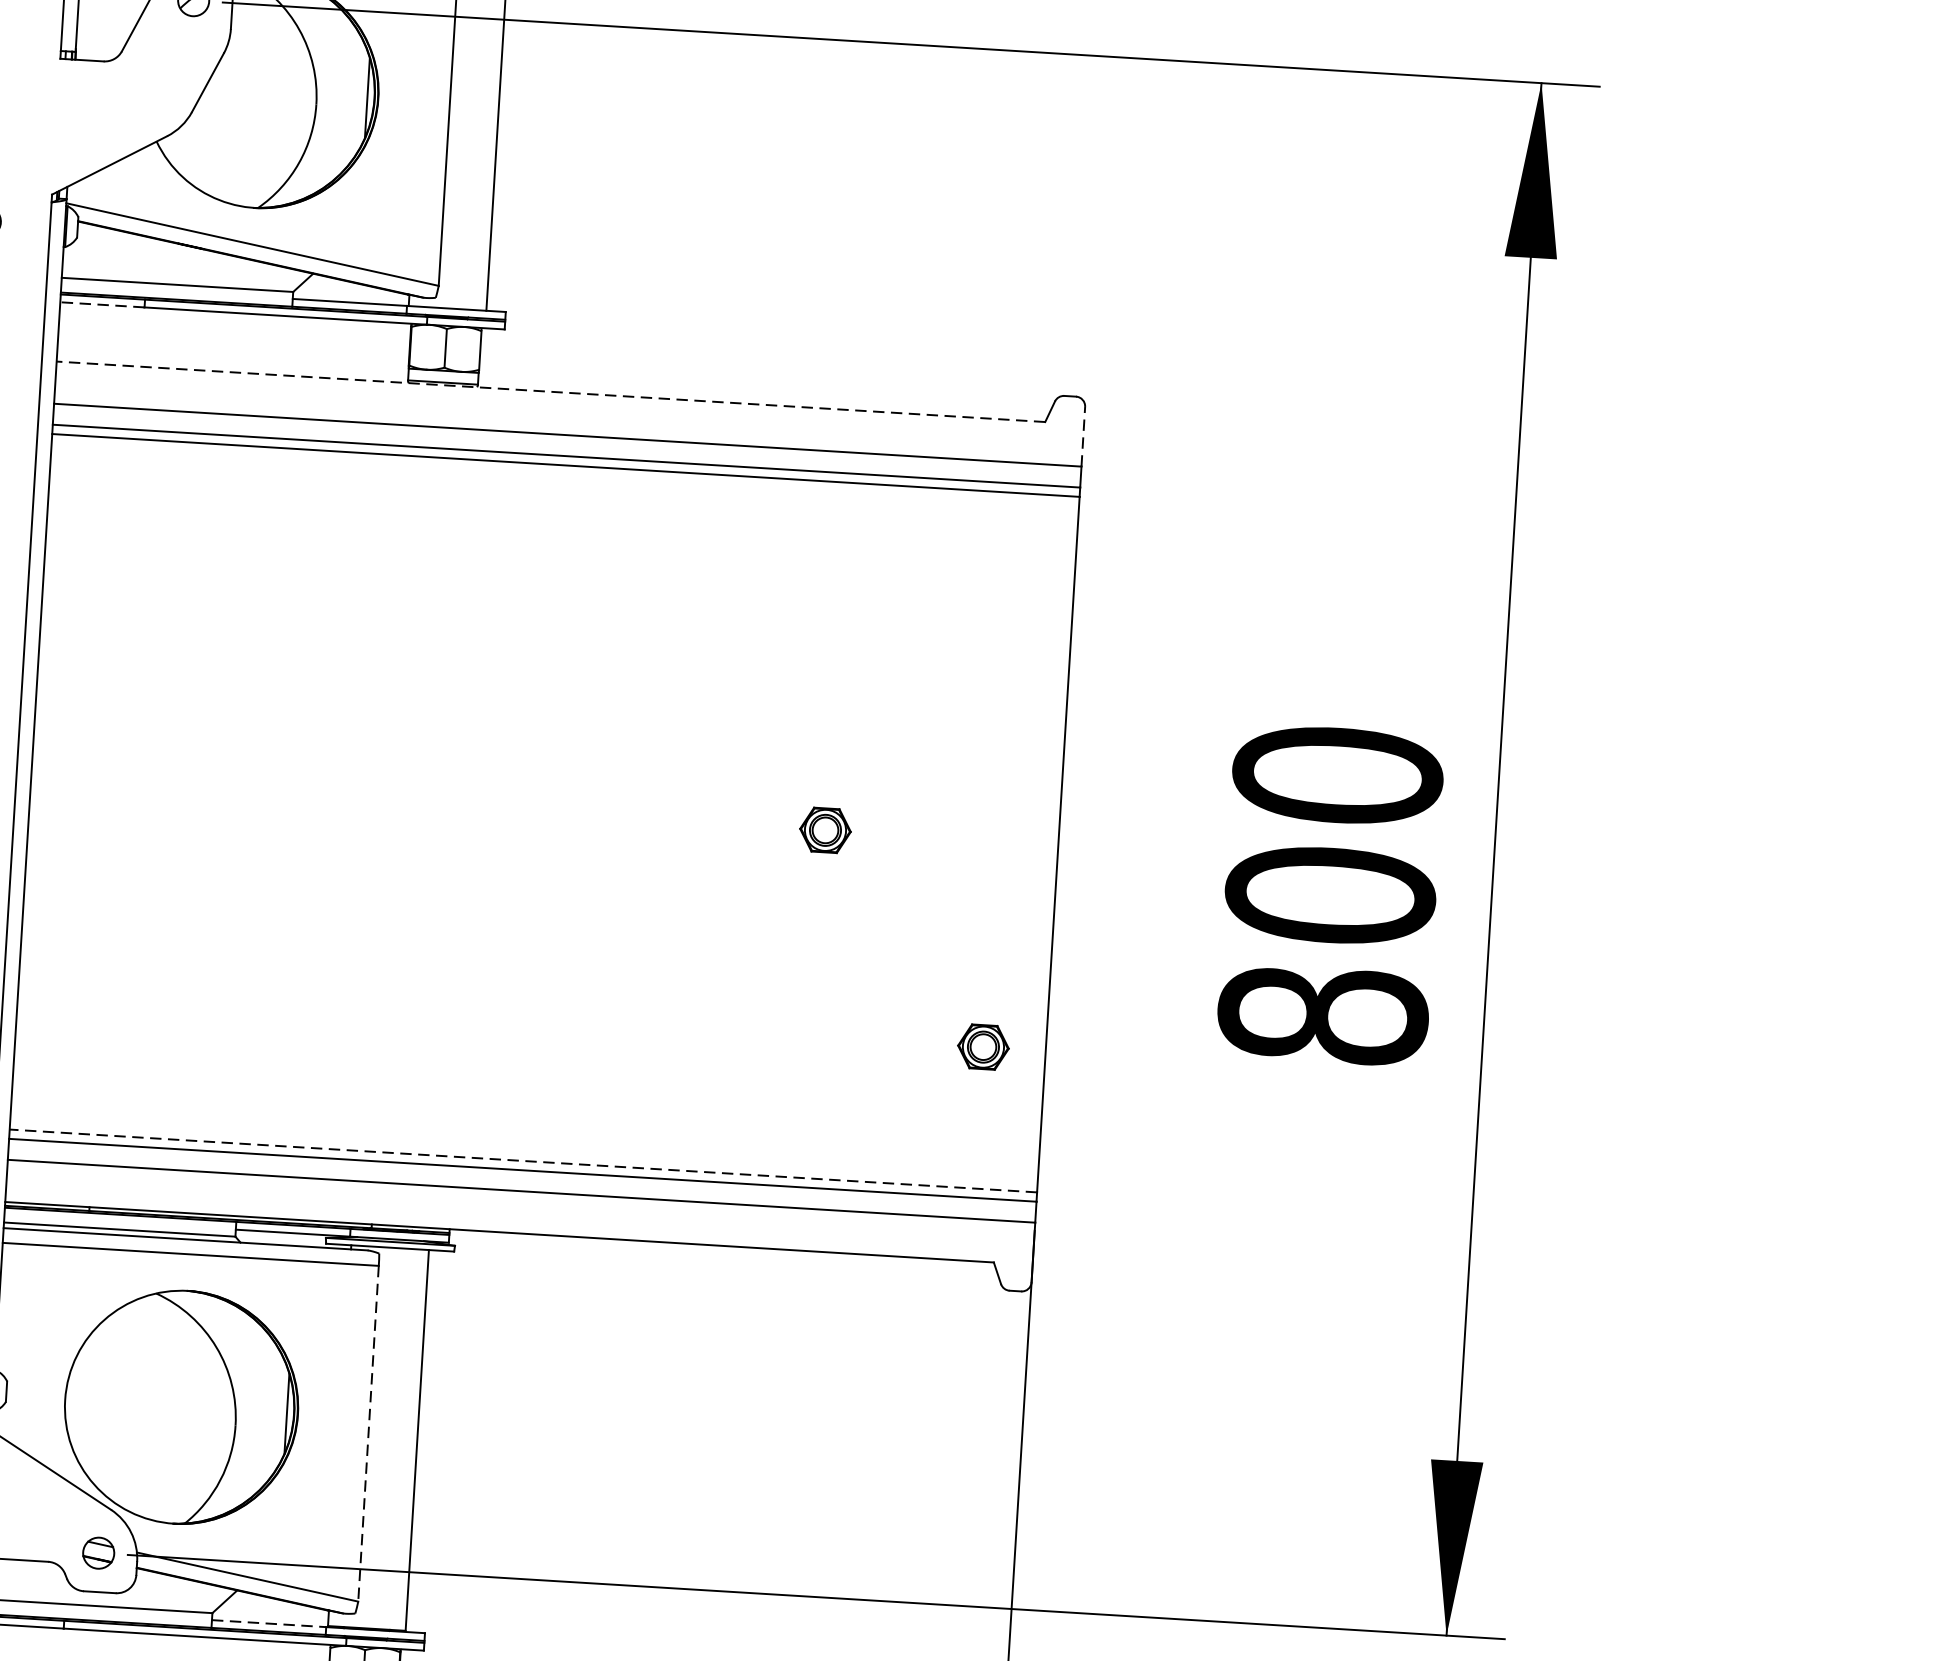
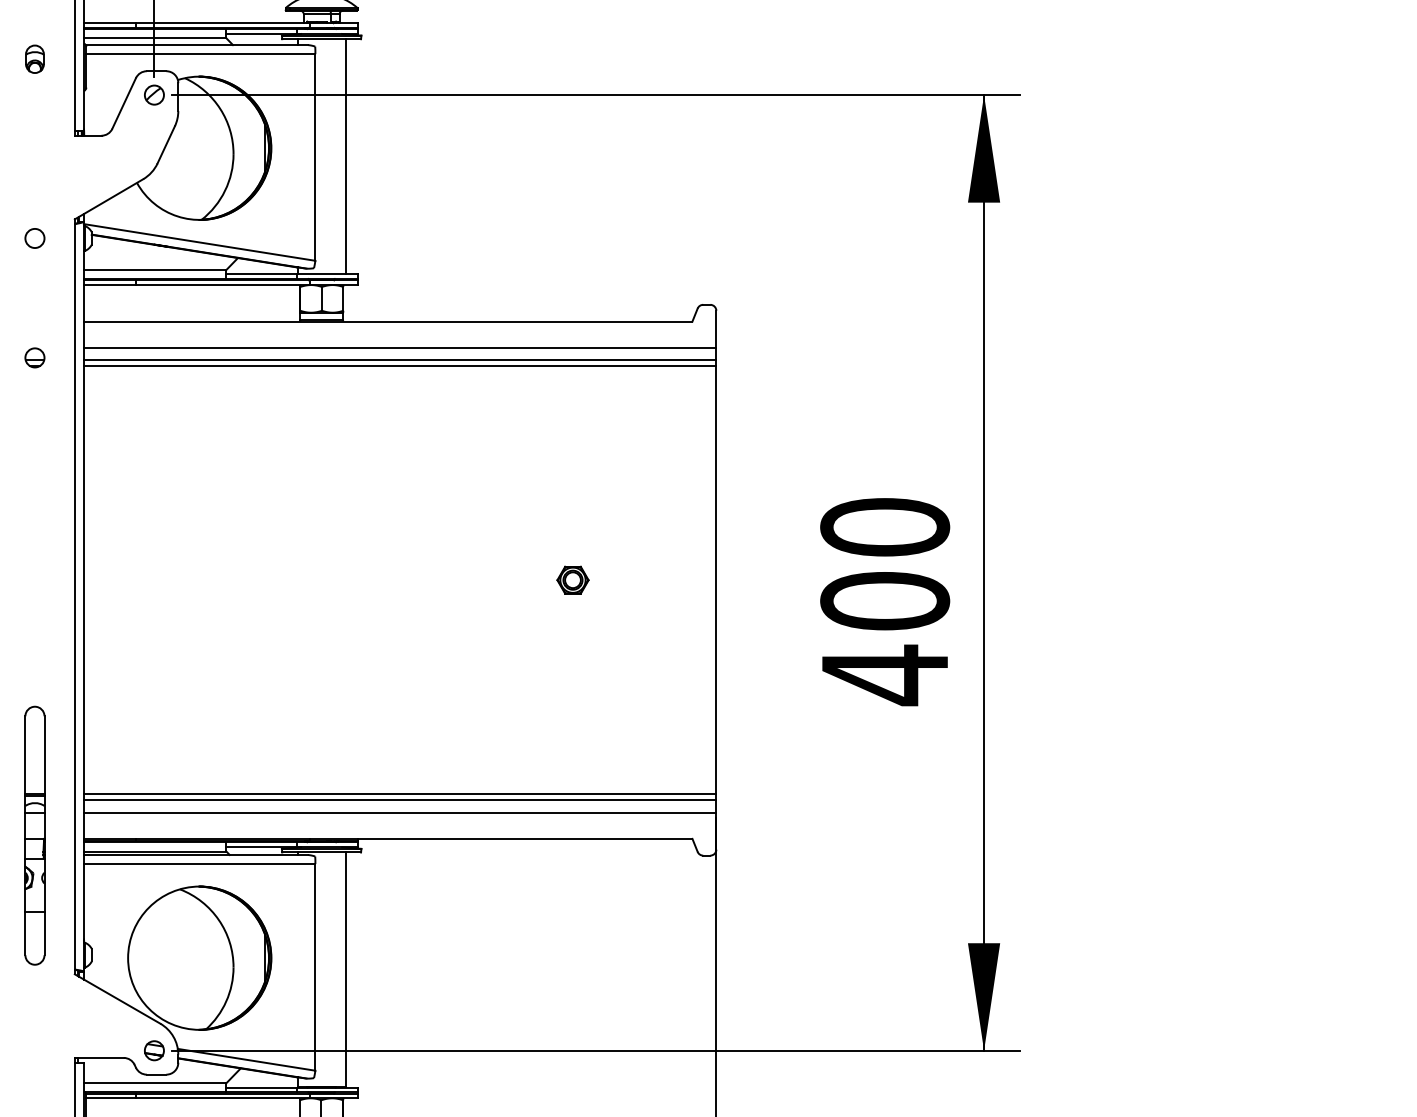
line: (101, 305) -> (109, 285), dashed -> solid
line: (549, 391) -> (387, 321), dashed -> solid
line: (1083, 435) -> (716, 328), dashed -> solid
text: (1323, 1016) -> (885, 675), 800 -> 400
part: (982, 1045) -> (677, 706), removed
line: (522, 1161) -> (399, 794), dashed -> solid
line: (368, 1433) -> (315, 967), dashed -> solid
line: (270, 1623) -> (262, 1087), dashed -> solid

